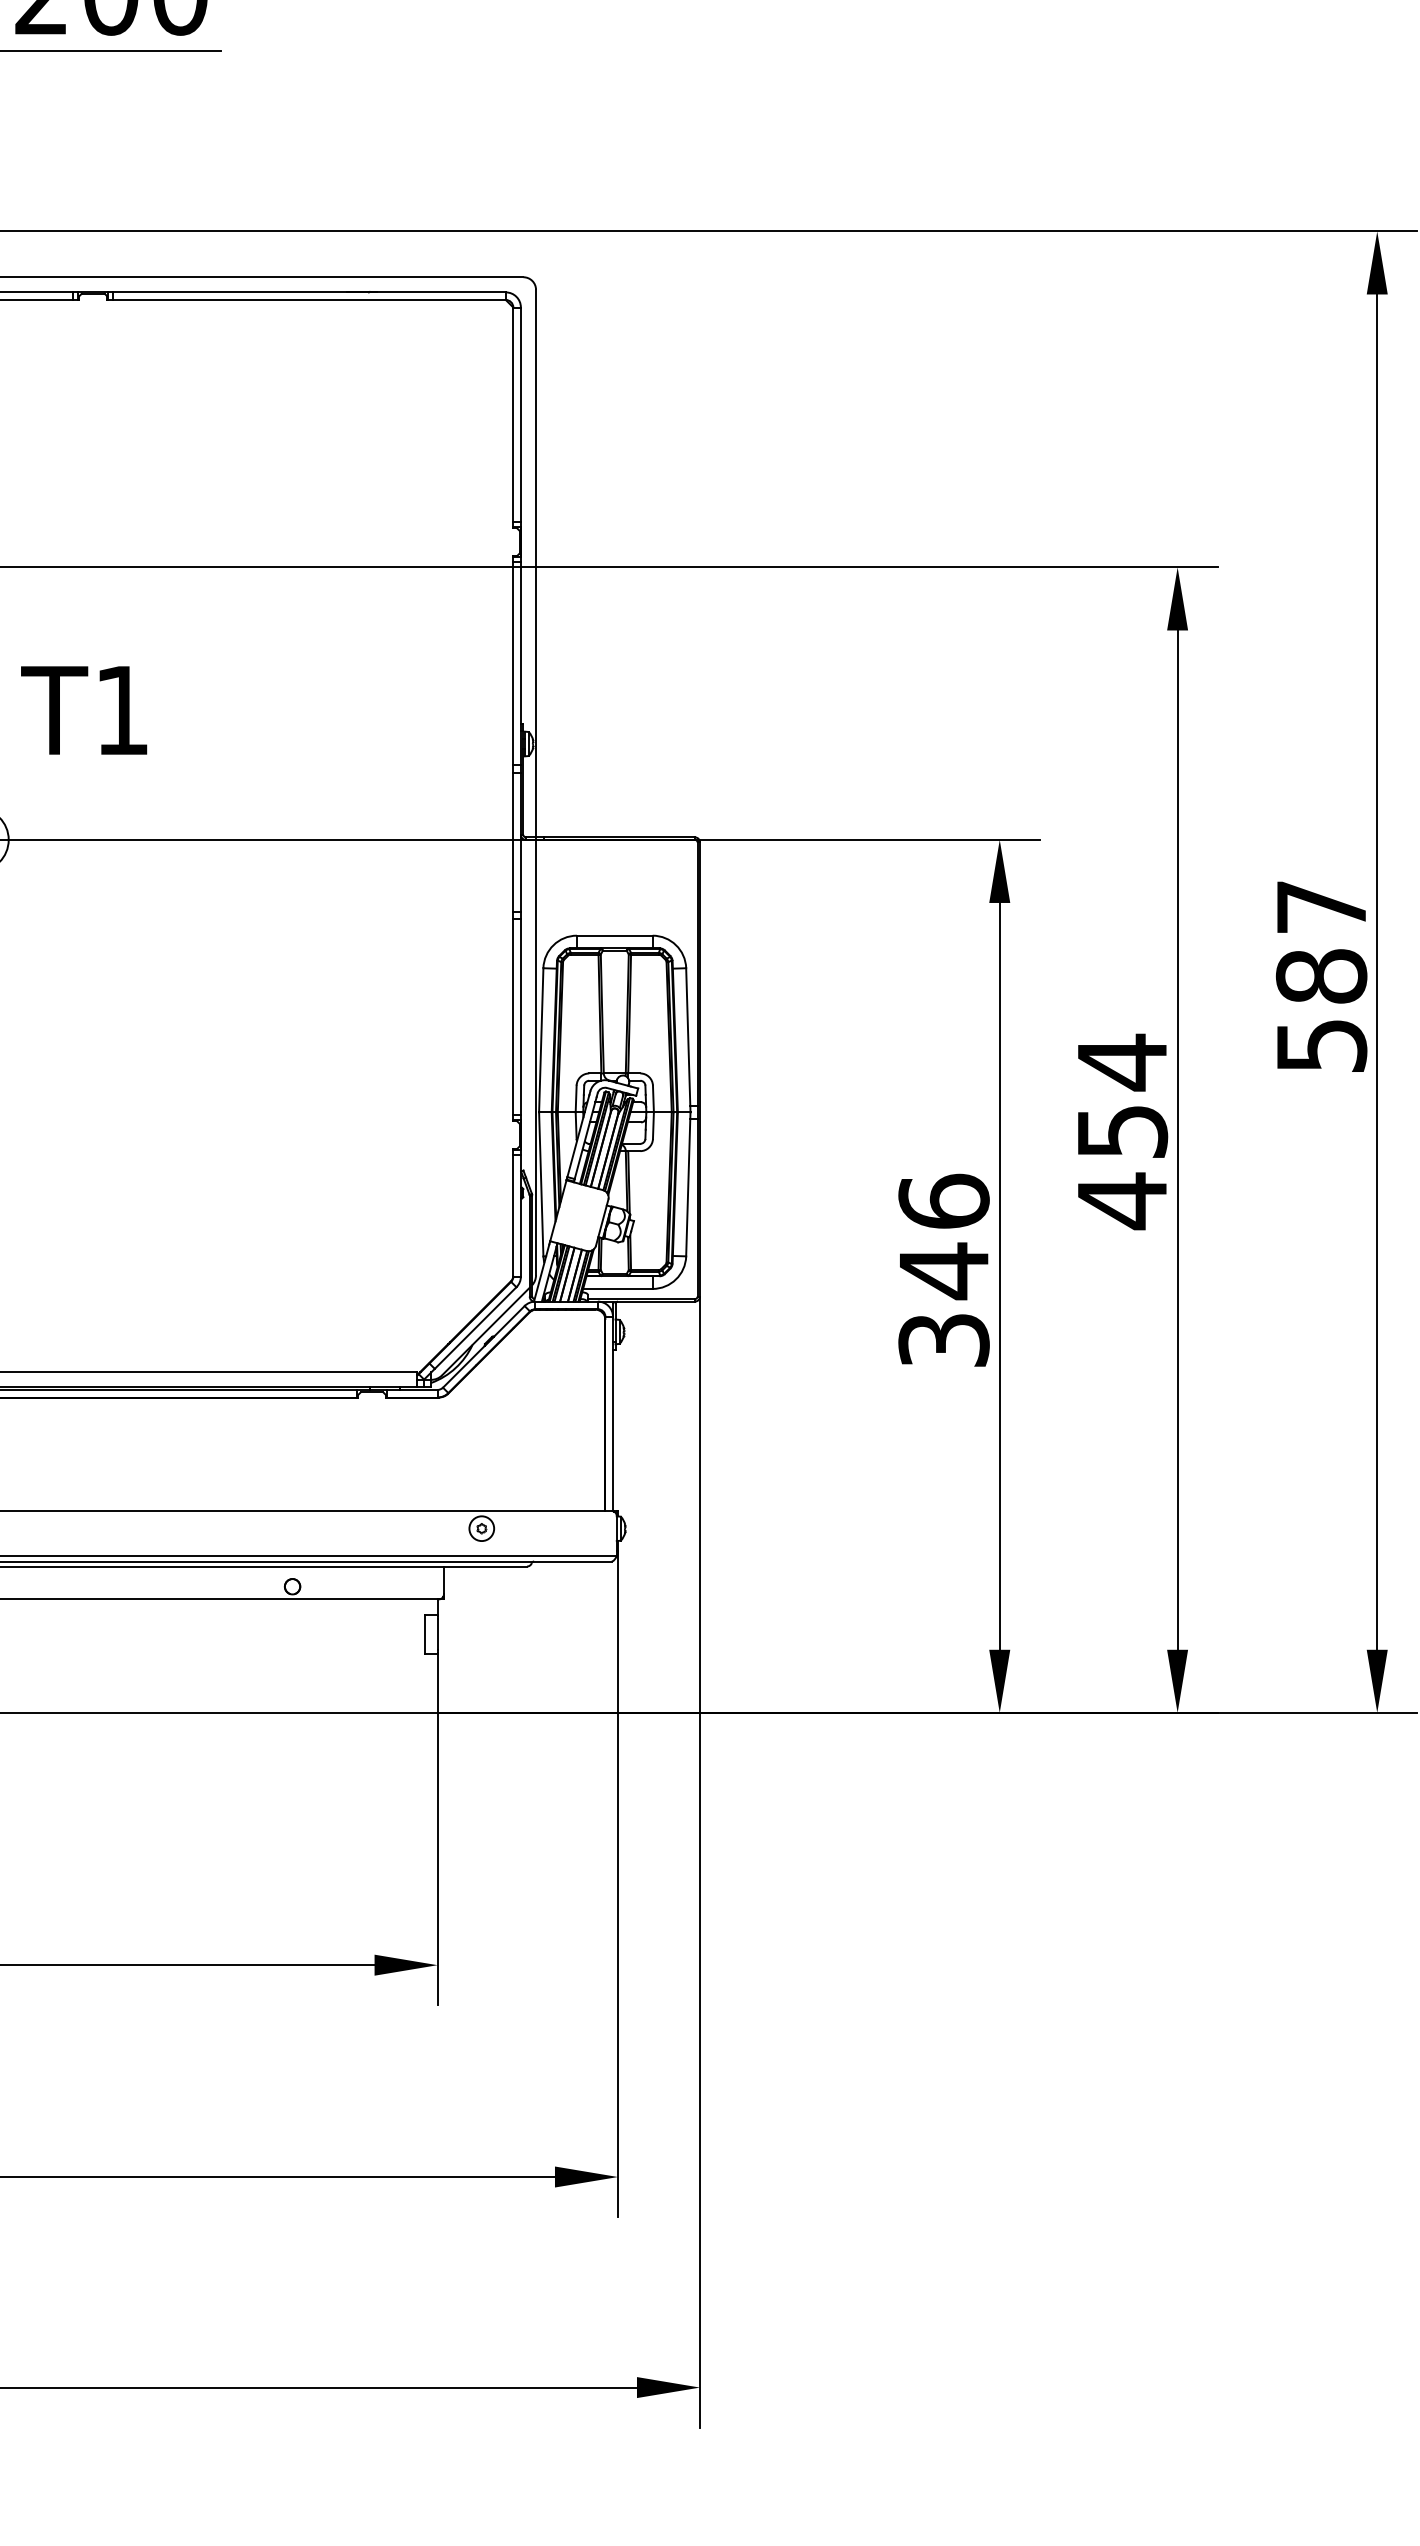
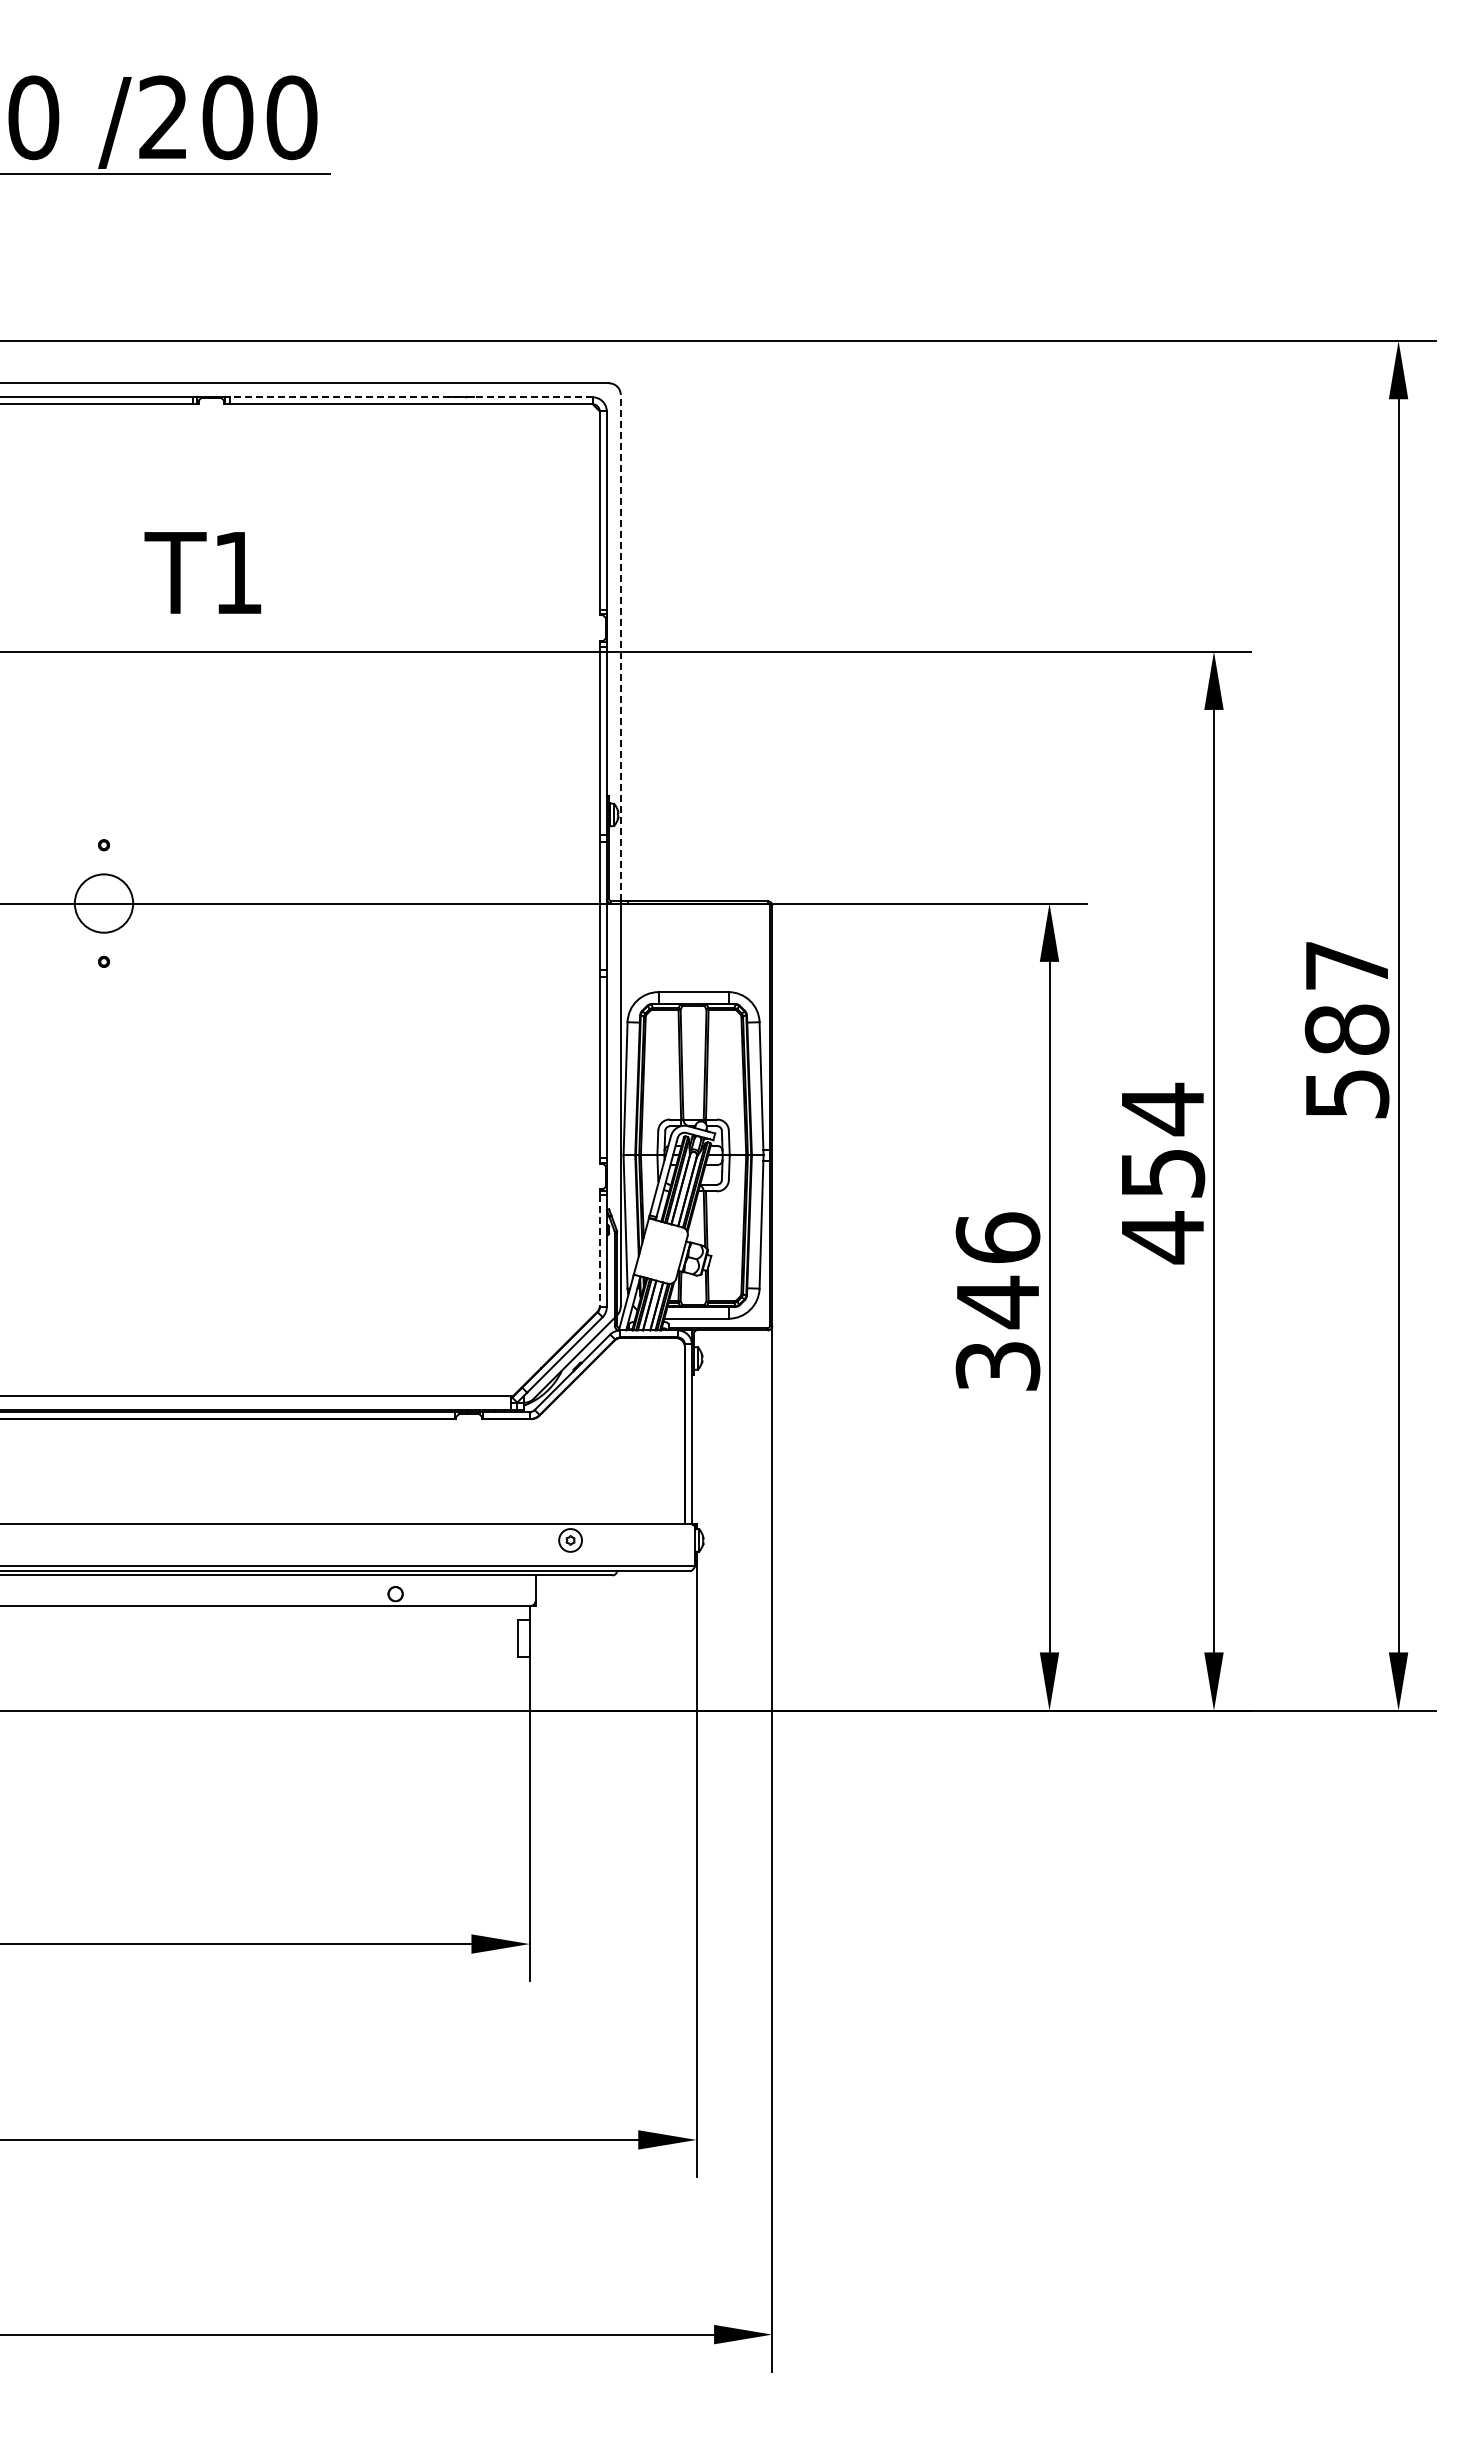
line: (308, 292) -> (410, 397), solid -> dashed
line: (535, 562) -> (620, 647), solid -> dashed
text: (83, 710) -> (202, 572), moved
line: (513, 1216) -> (599, 1251), solid -> dashed

